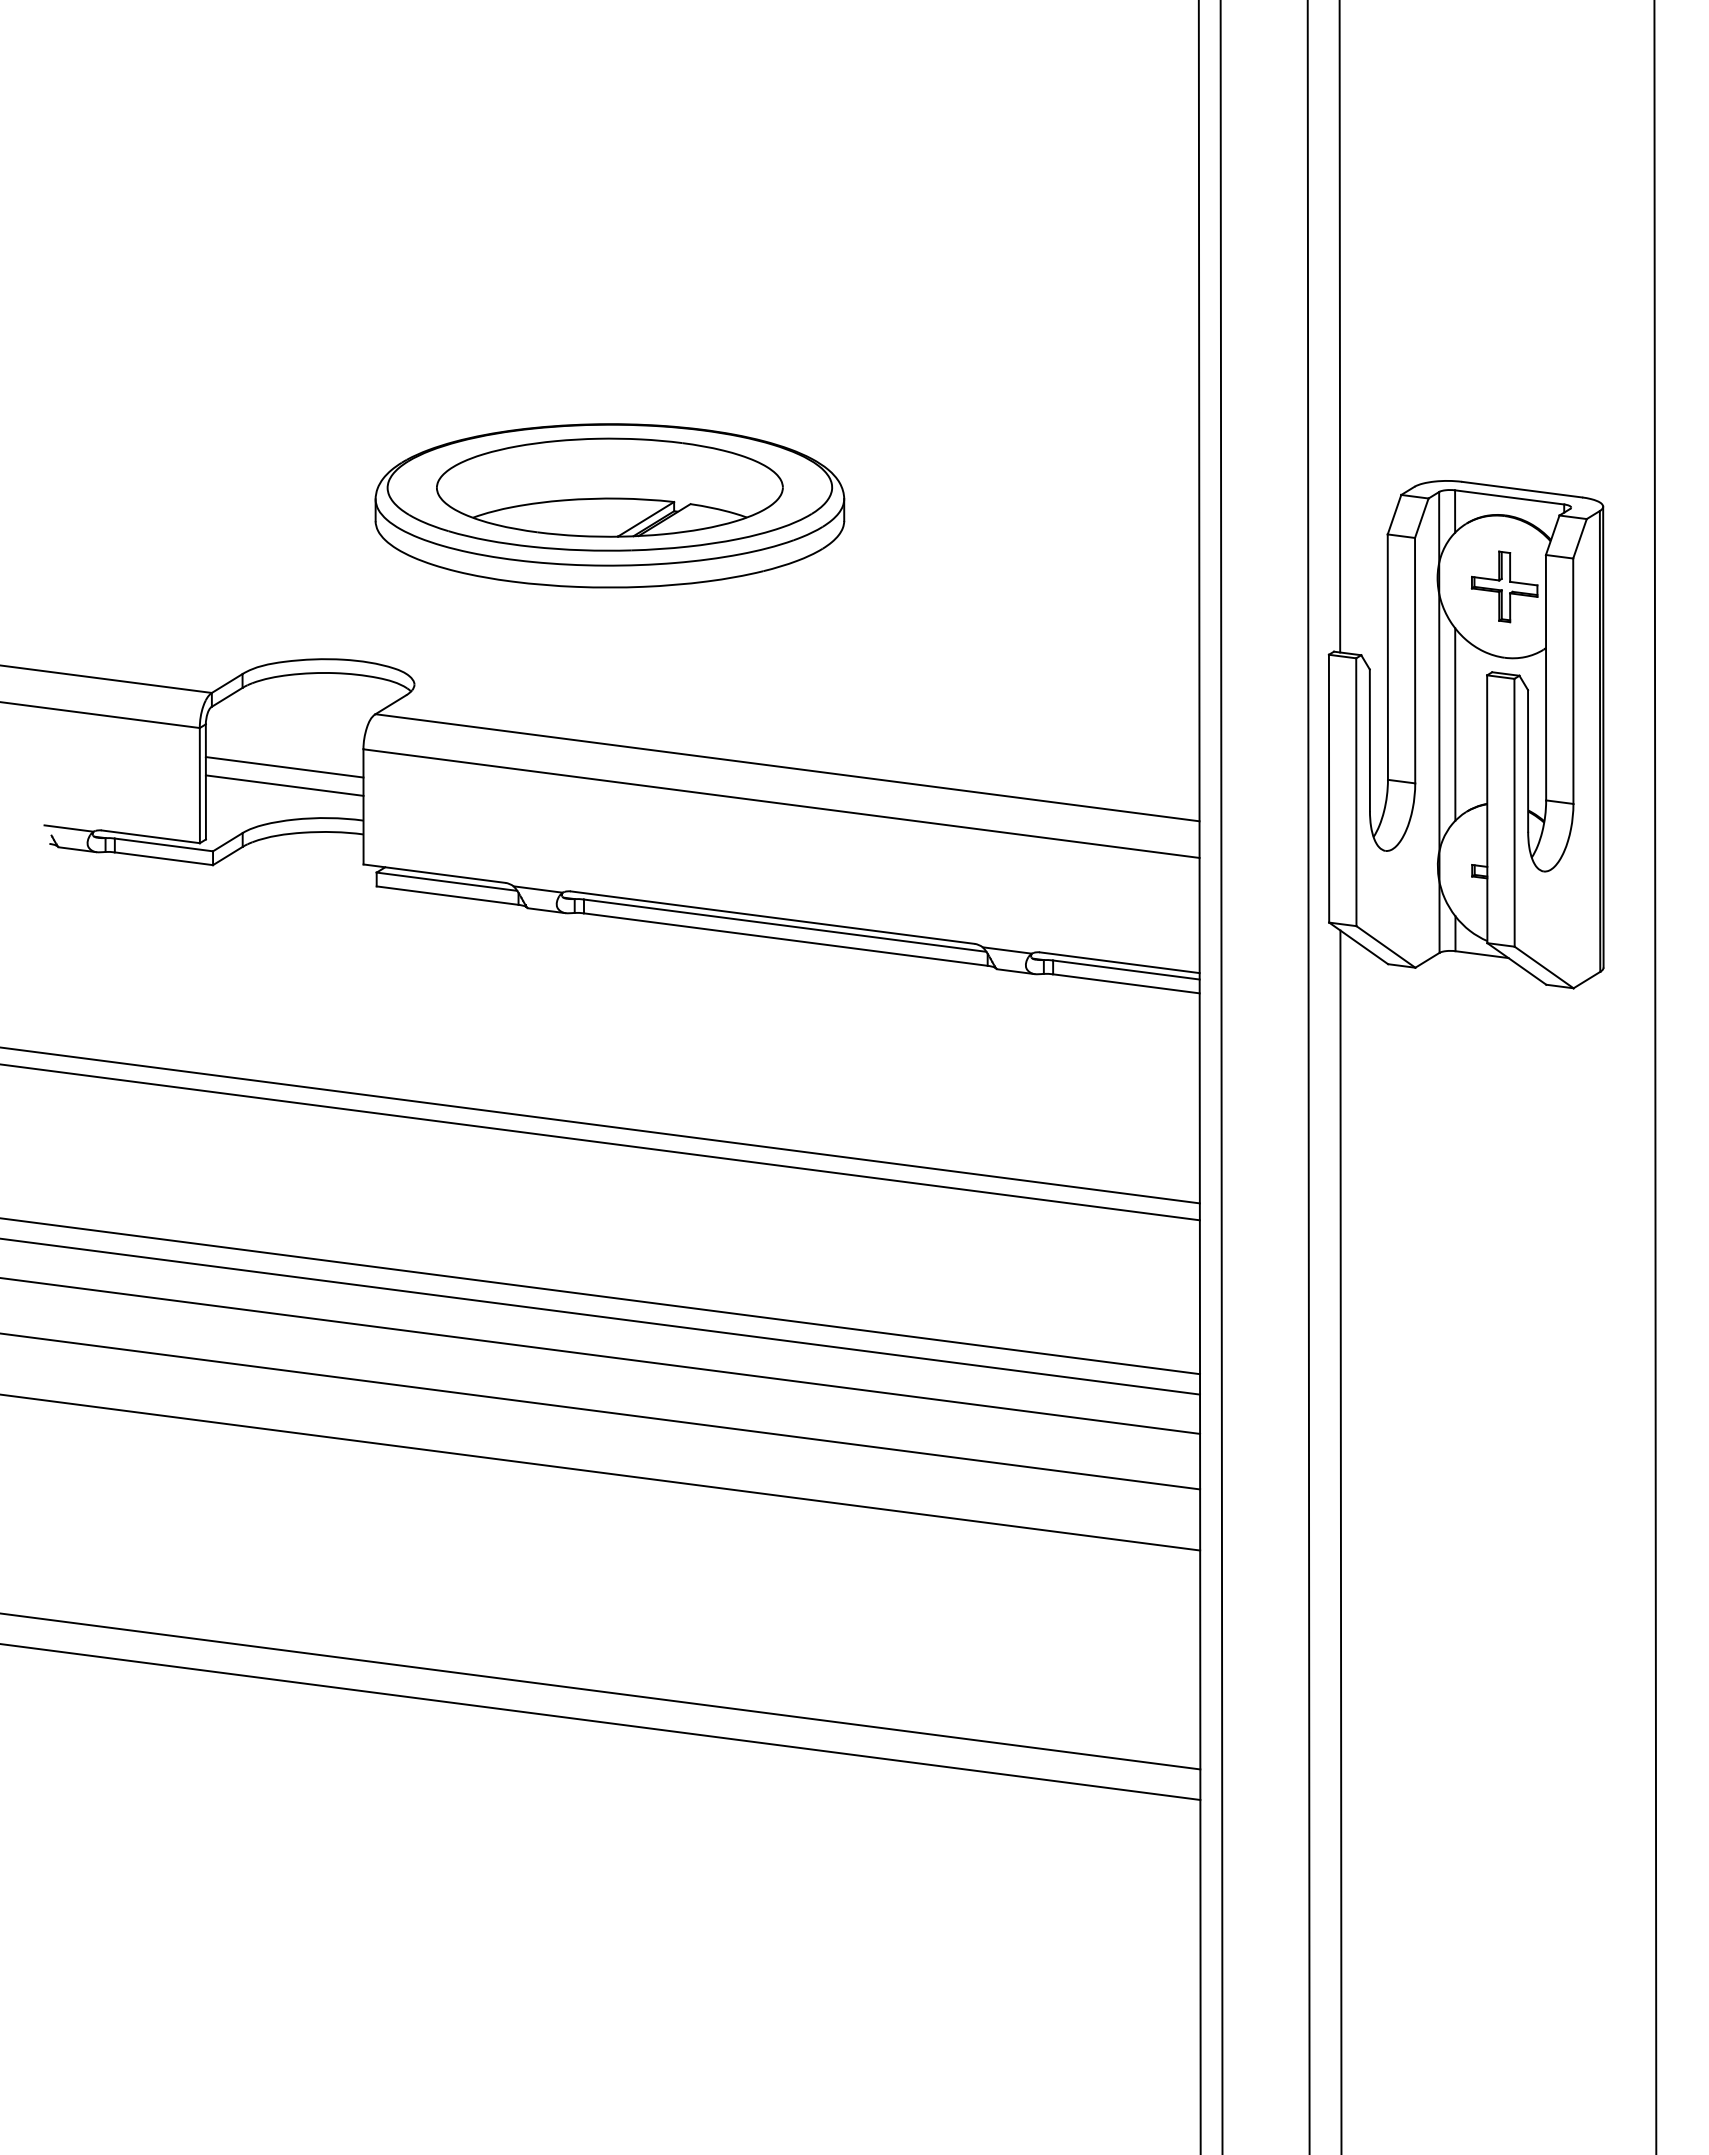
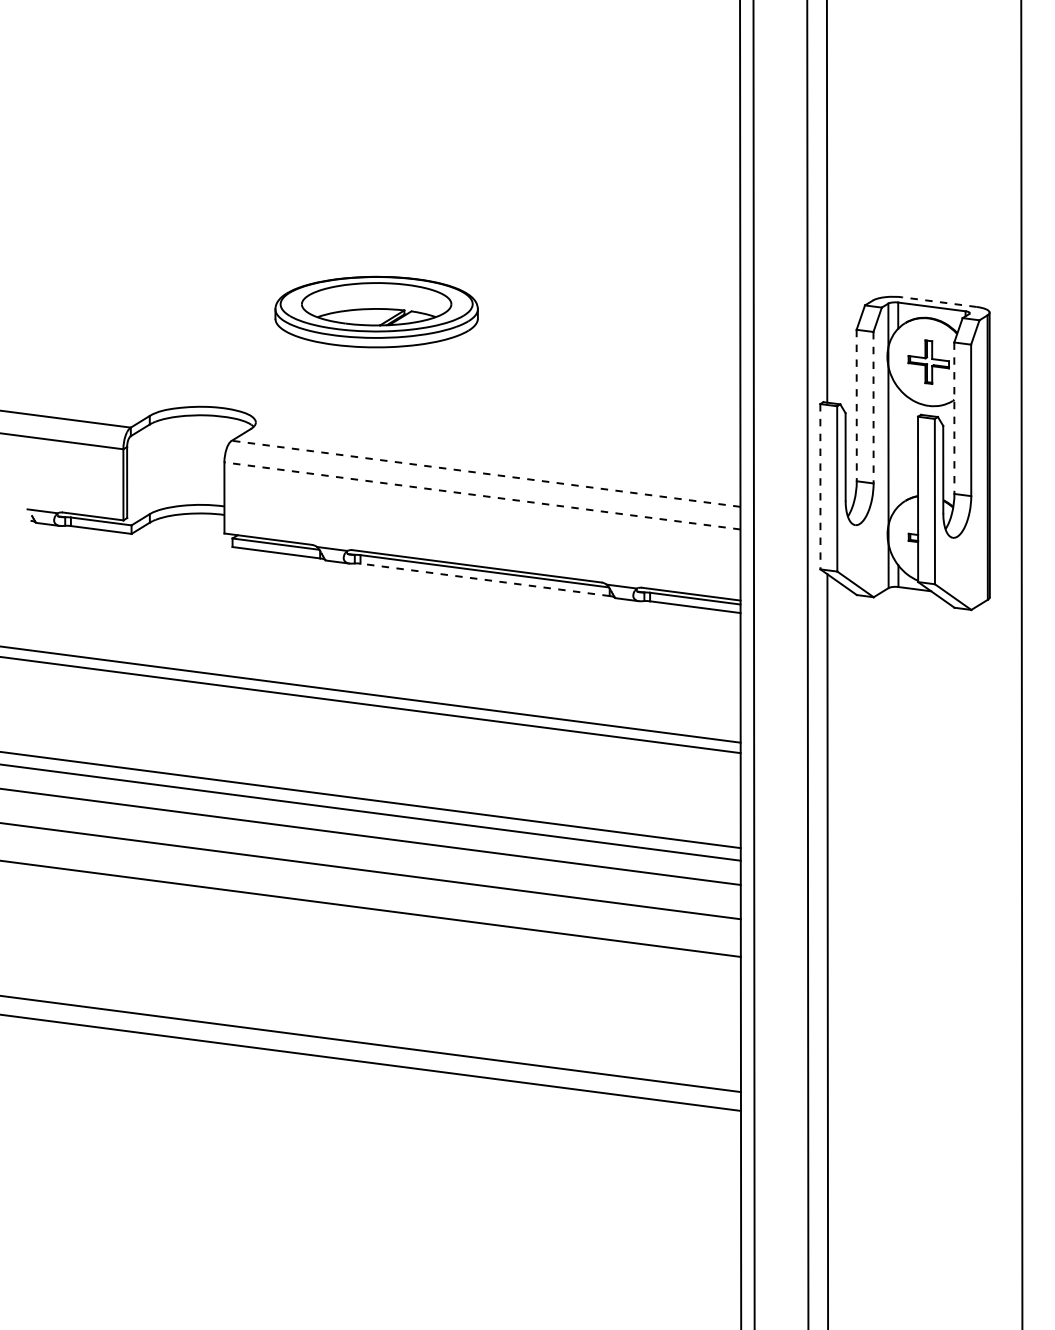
line: (1521, 490) -> (939, 302), solid -> dashed
part: (609, 504) -> (376, 311), size x0.7
line: (1387, 657) -> (856, 405), solid -> dashed
line: (1415, 660) -> (873, 407), solid -> dashed
line: (1546, 678) -> (954, 418), solid -> dashed
line: (1455, 723) -> (898, 446), removed
line: (284, 767) -> (175, 473), removed
line: (786, 767) -> (485, 473), solid -> dashed
line: (284, 785) -> (175, 484), removed
line: (1329, 788) -> (820, 486), solid -> dashed
line: (779, 802) -> (481, 495), solid -> dashed
line: (786, 938) -> (485, 579), solid -> dashed

